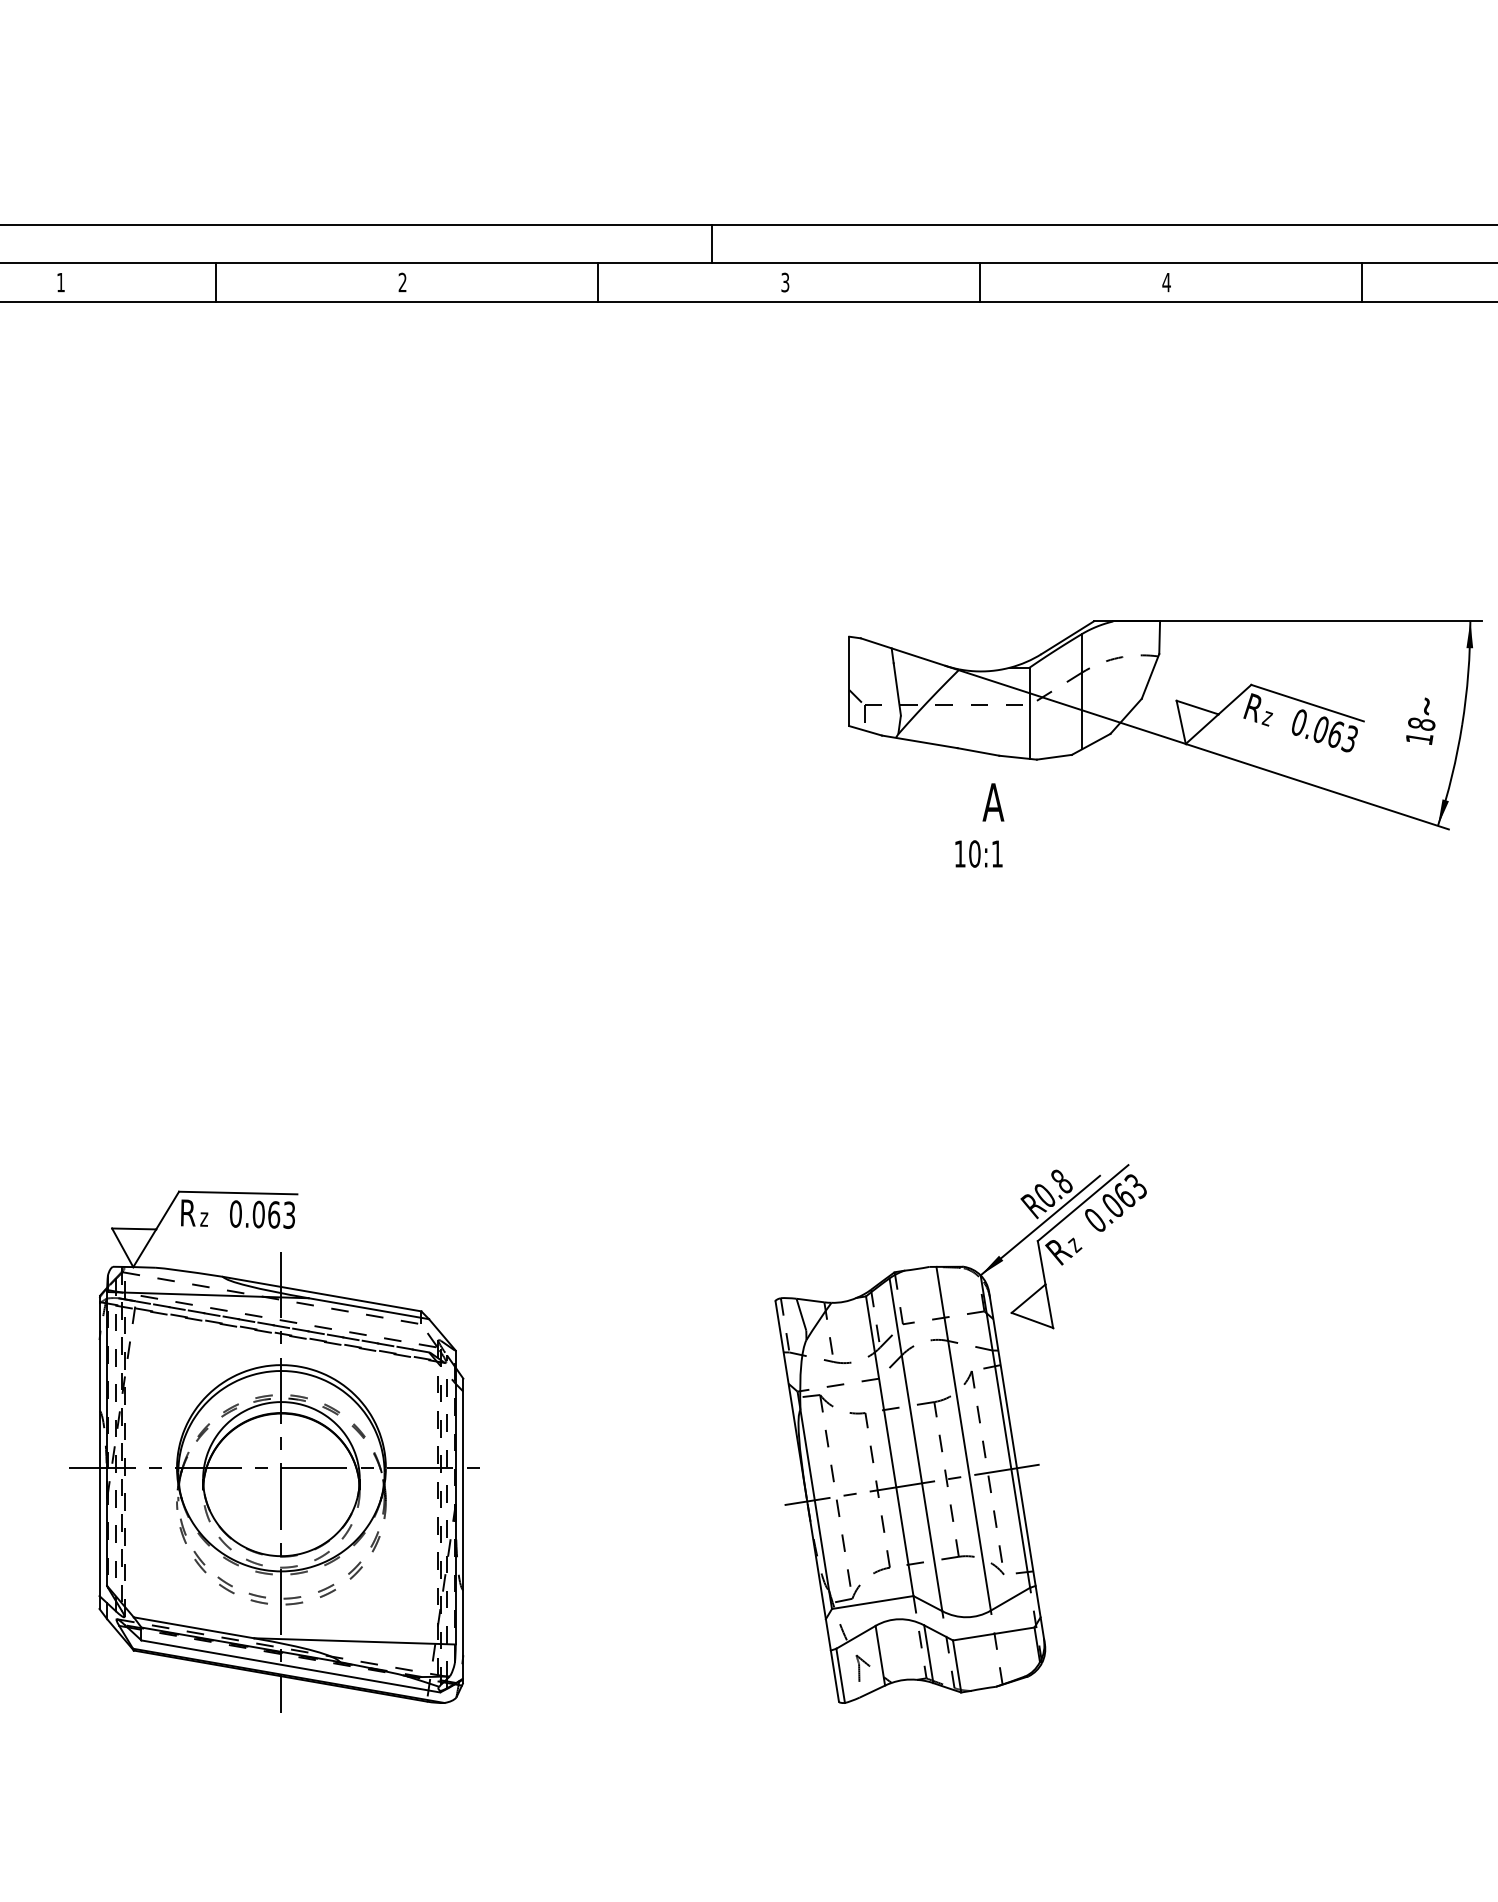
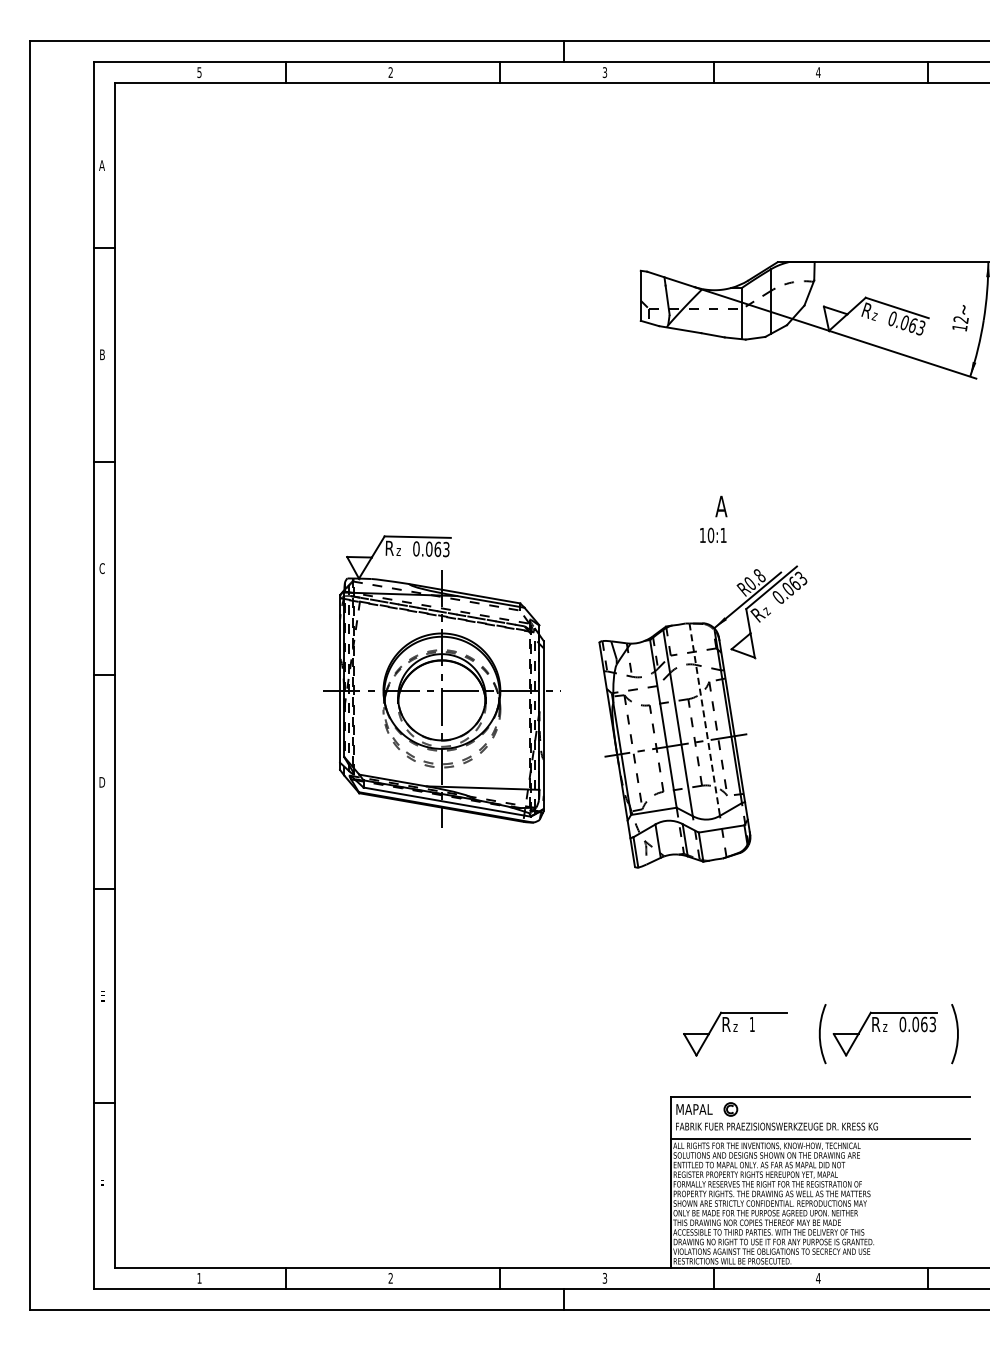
text: (60, 282) -> (199, 72), 1 -> 5
text: (1420, 723) -> (960, 319), 18 -> 12
text: (979, 823) -> (713, 518), moved
line: (963, 1440) -> (704, 720), solid -> dashed
part: (280, 1450) -> (441, 681), moved

